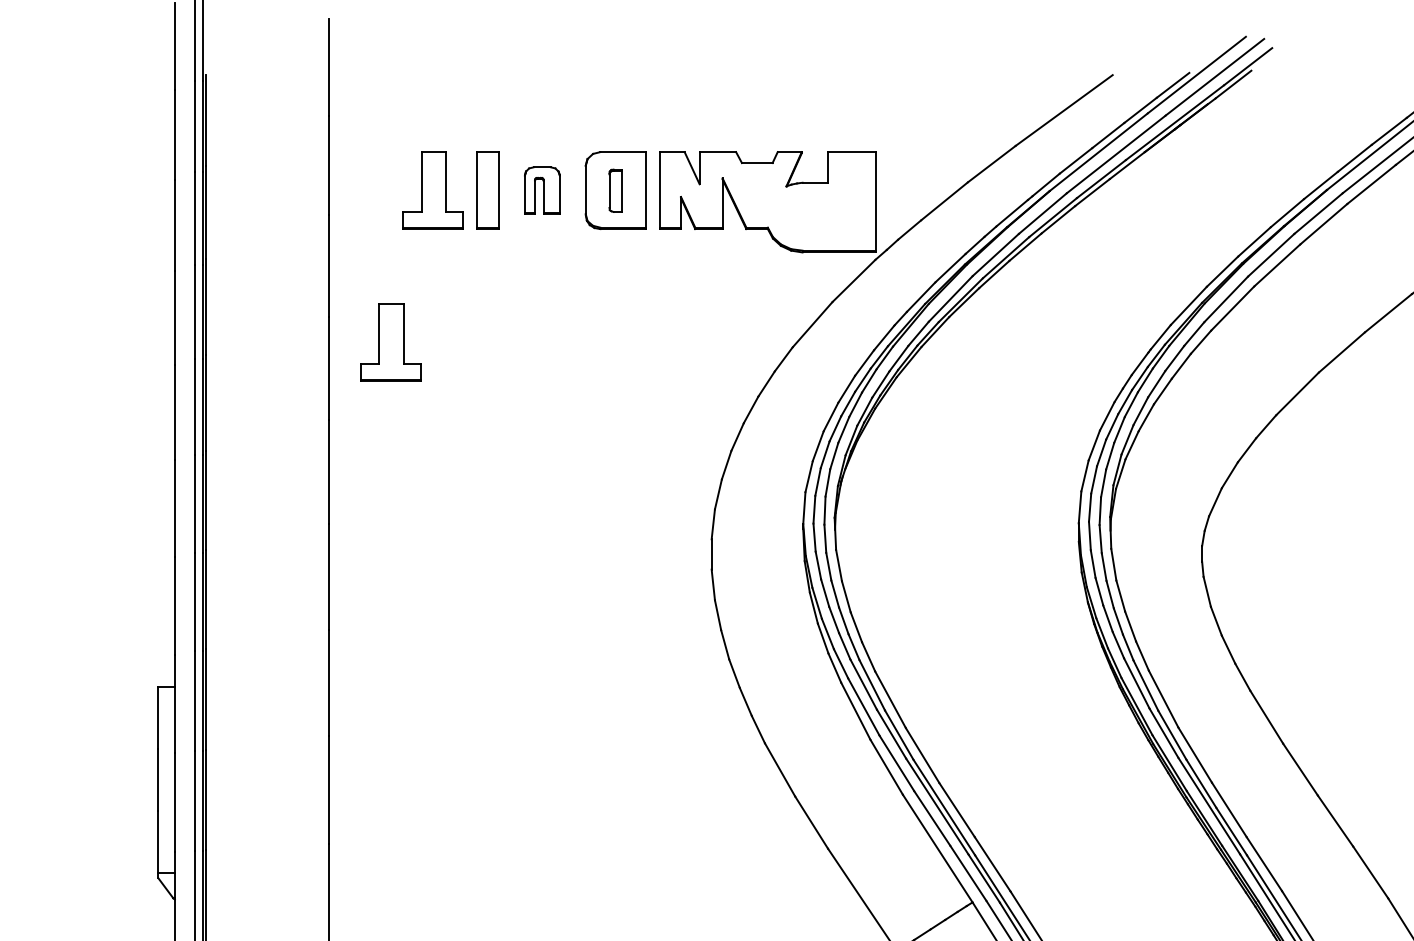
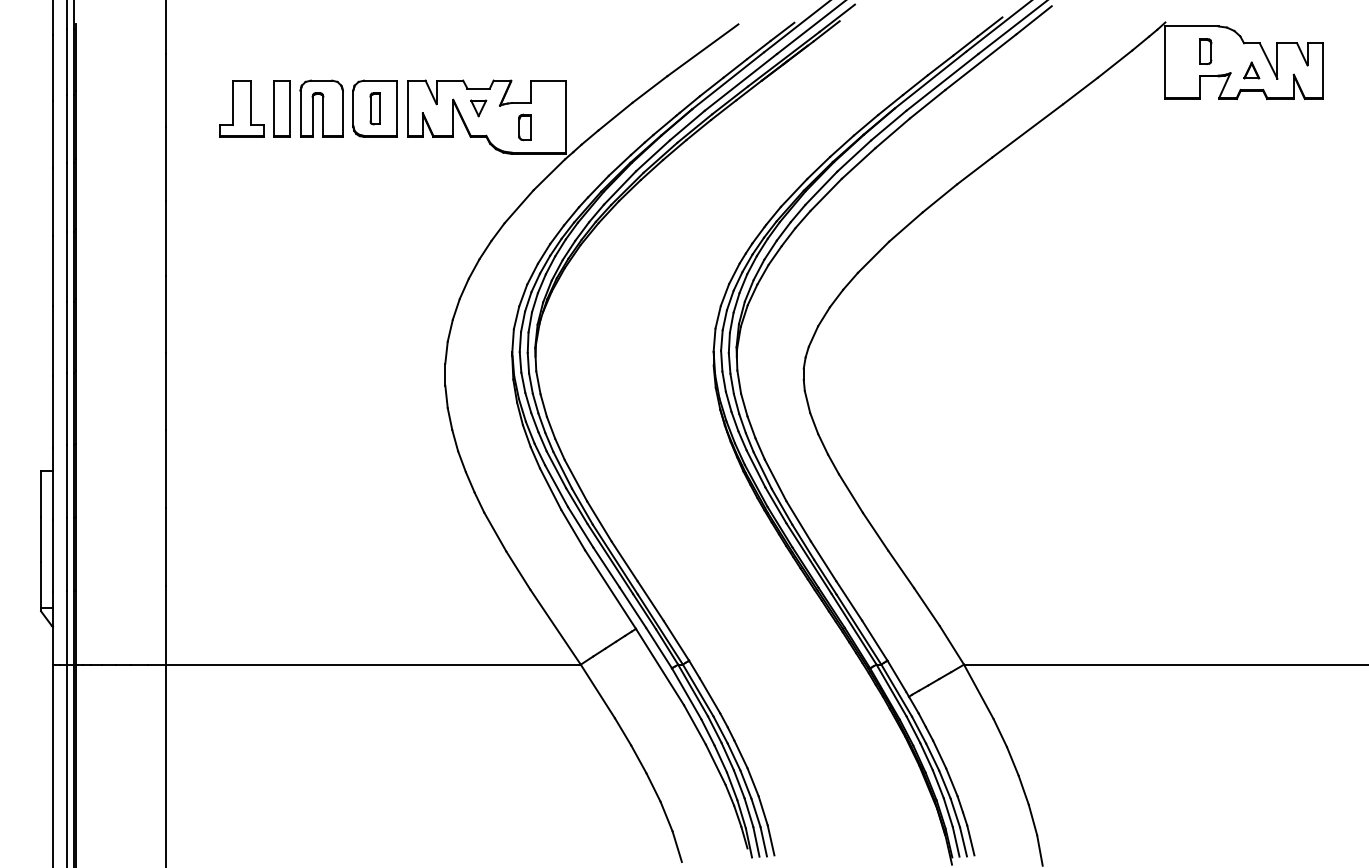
part: (542, 190) -> (321, 108), size x1.67
part: (757, 190) -> (478, 108), added
part: (819, 216) -> (524, 127), added
part: (390, 342) -> (210, 219), removed

